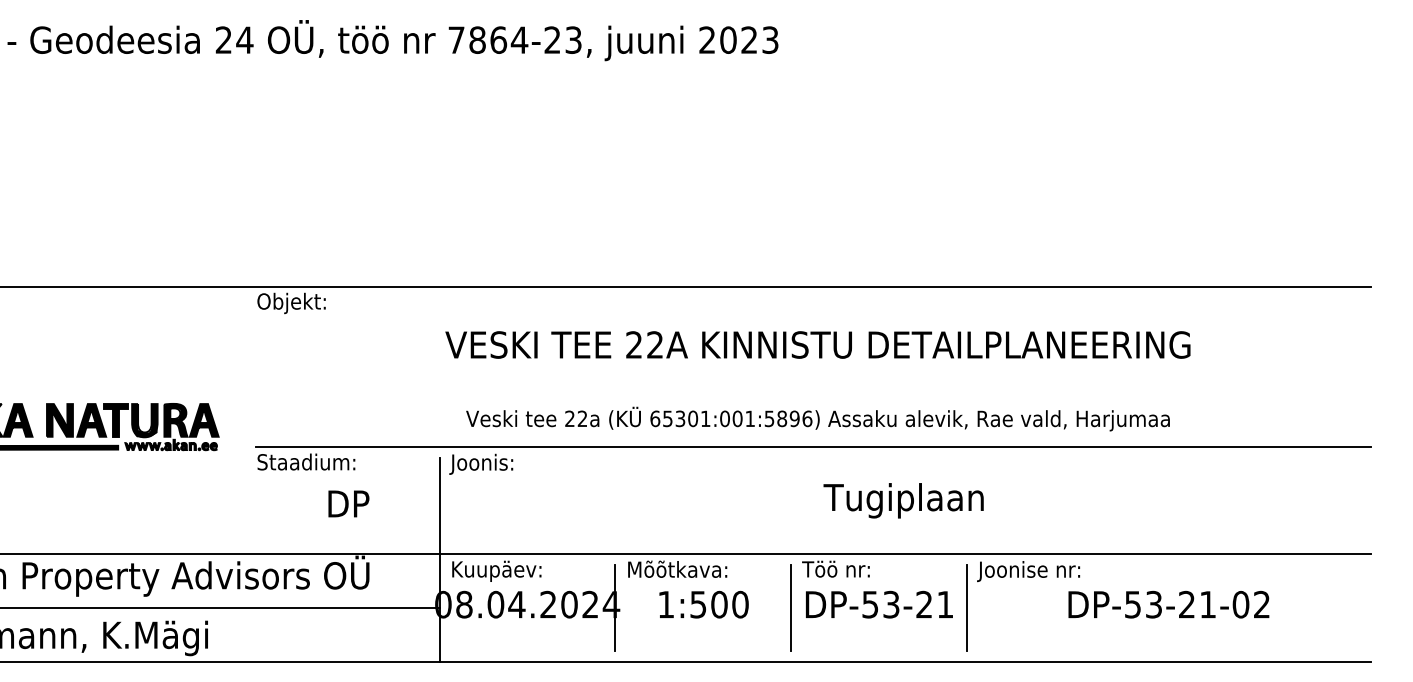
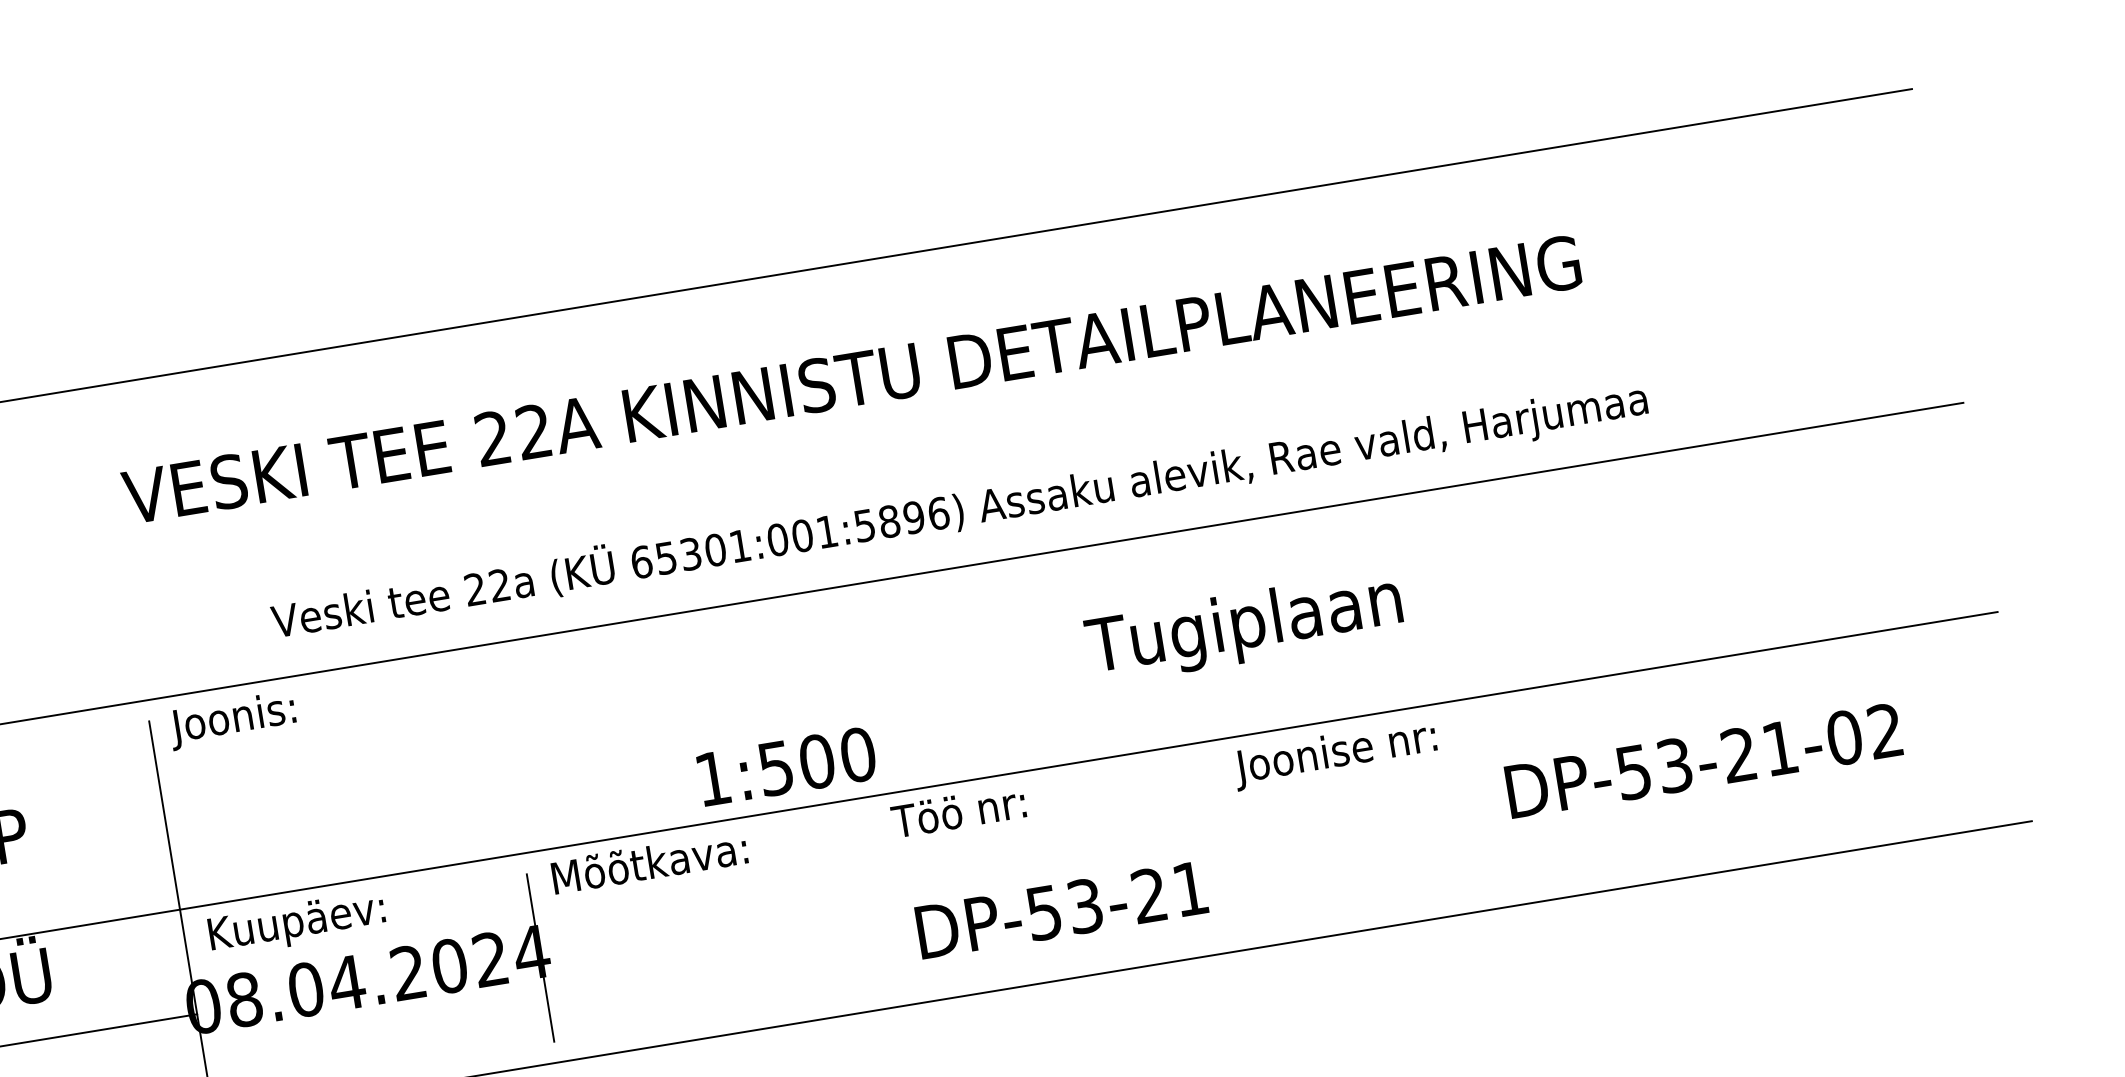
text: (817, 418) -> (958, 509), moved
text: (903, 500) -> (1244, 627), moved
text: (703, 604) -> (785, 766), moved
text: (879, 604) -> (1061, 909), moved
text: (1168, 604) -> (1702, 760), moved
line: (791, 607) -> (884, 900), removed
line: (967, 607) -> (1227, 844), removed

